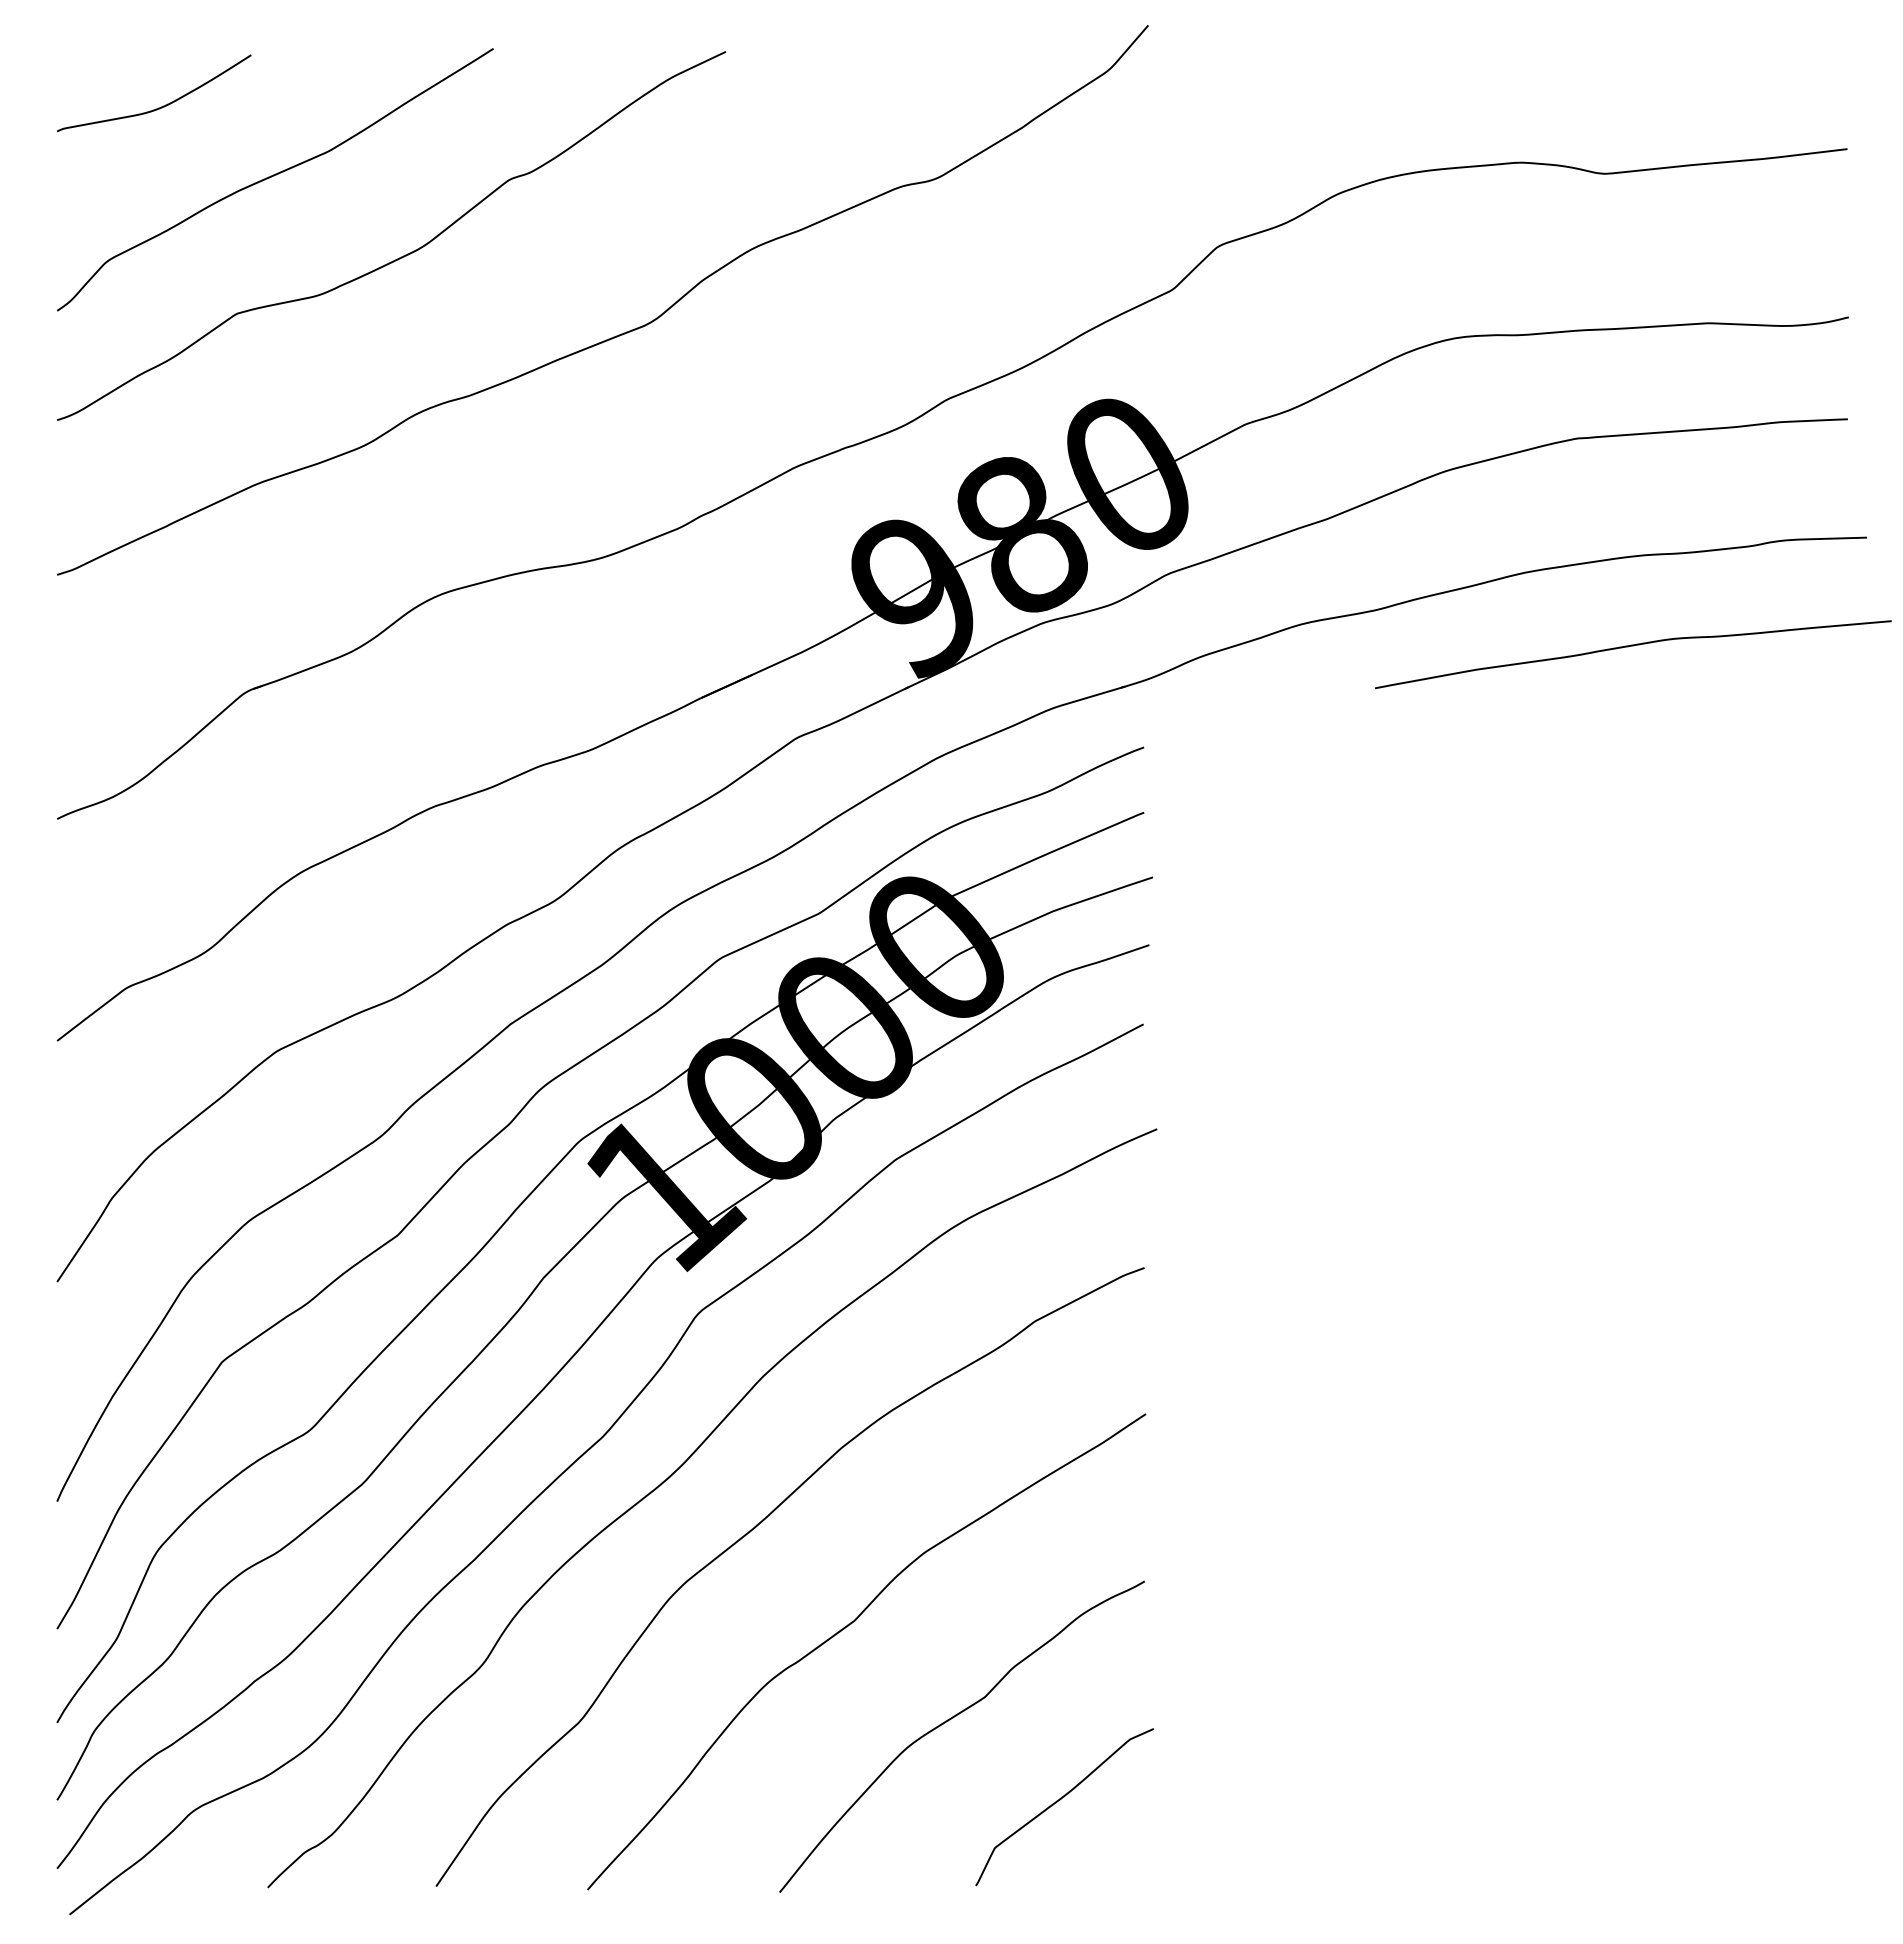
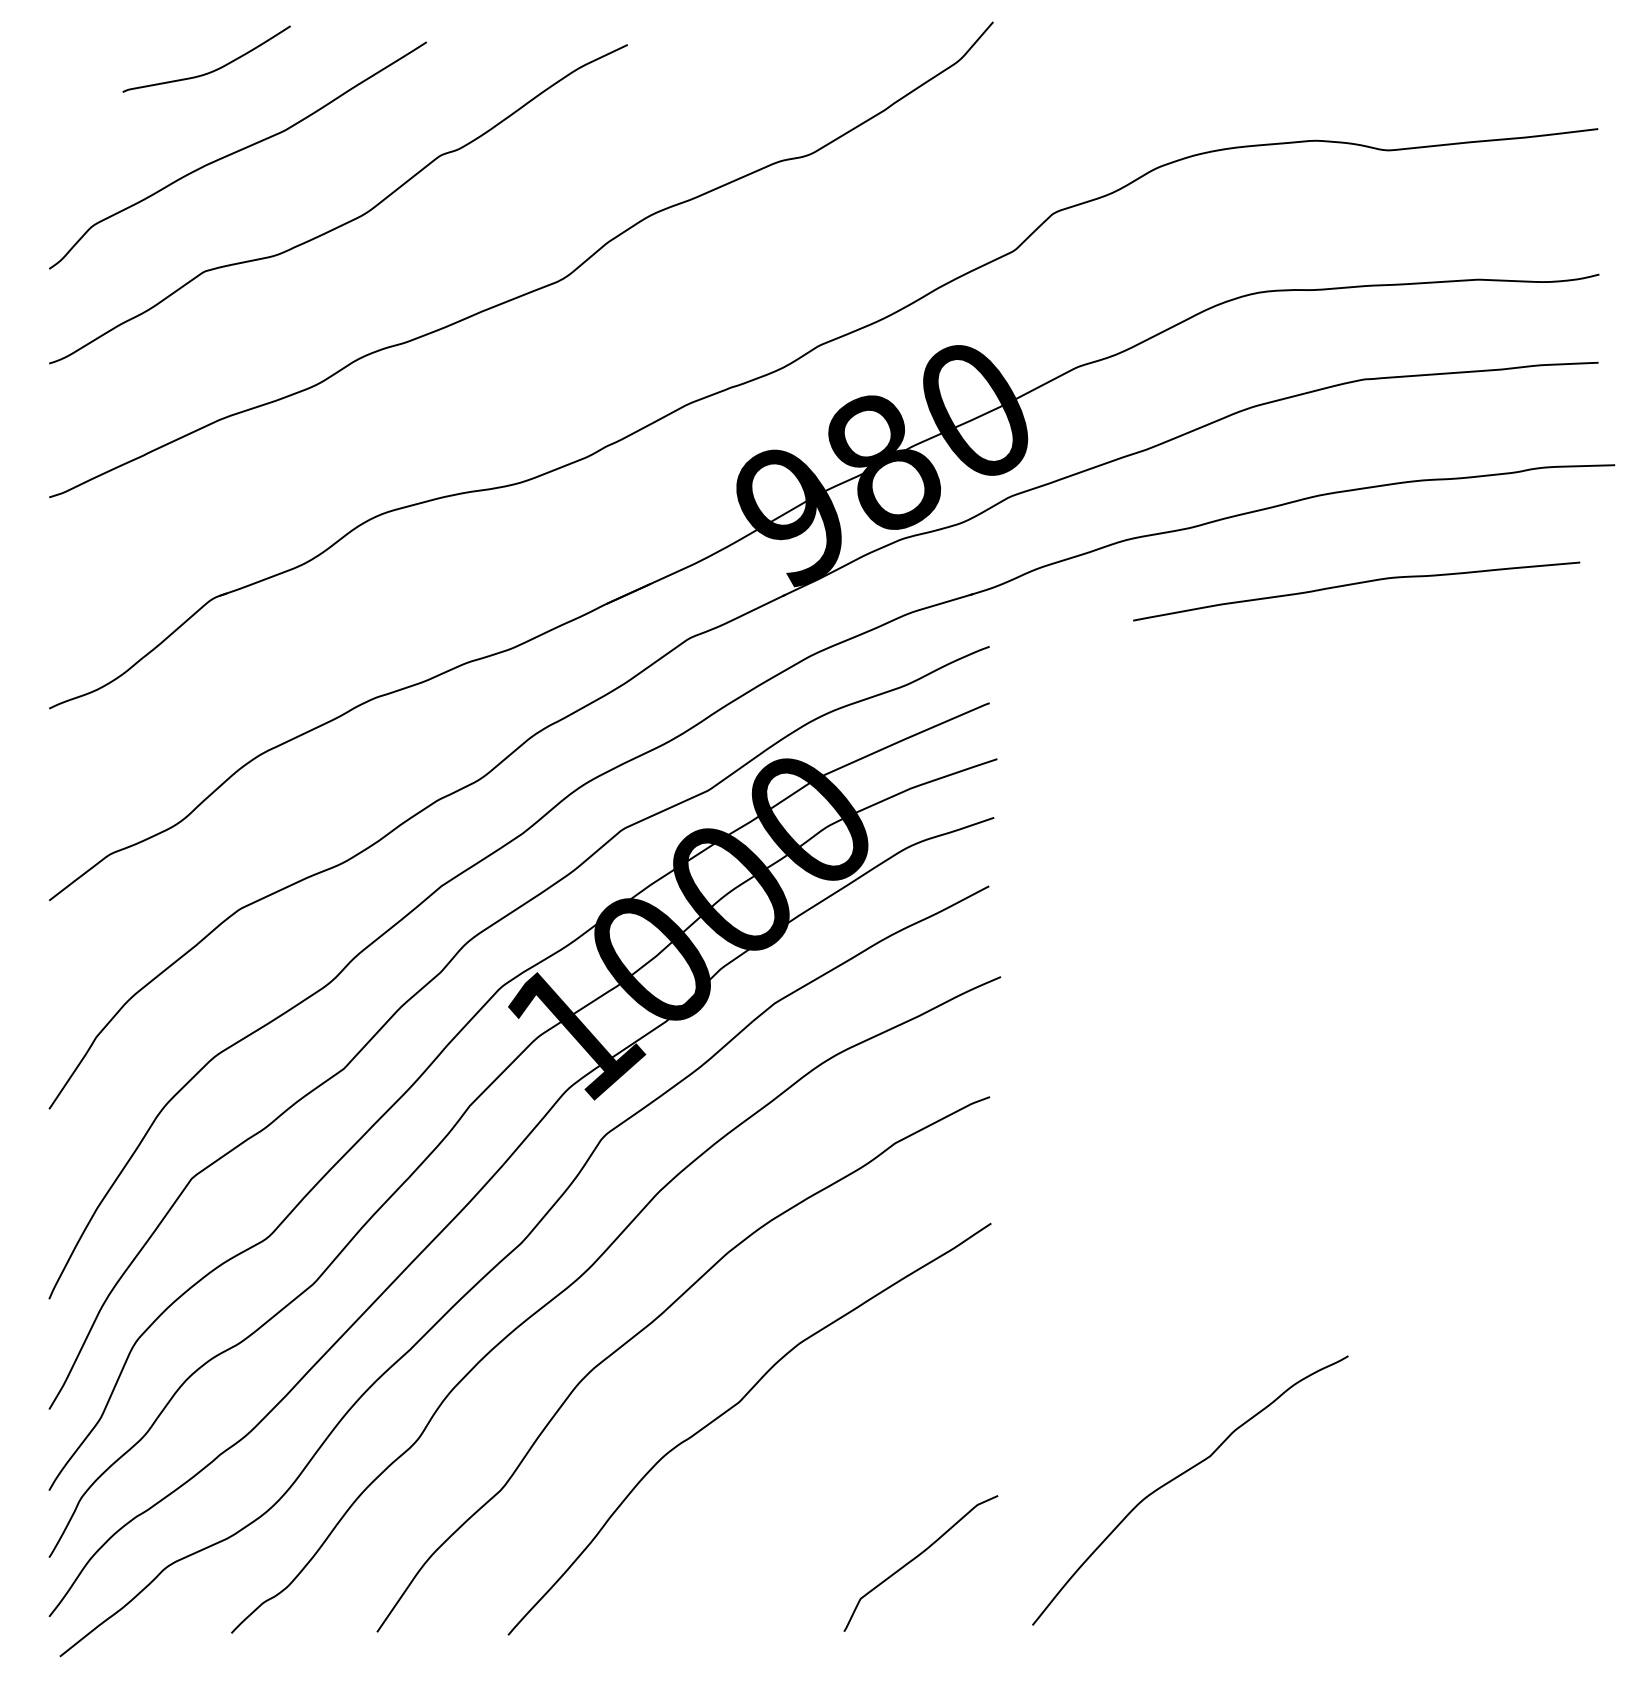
curve: (158, 107) -> (210, 71), moved
curve: (1633, 646) -> (1356, 584), moved
curve: (953, 1718) -> (1182, 1474), moved

